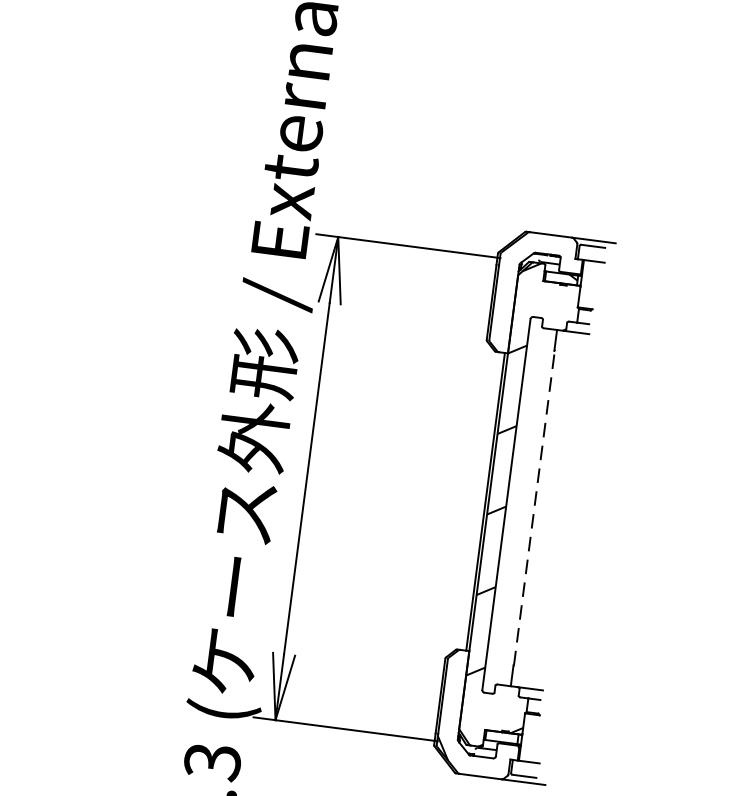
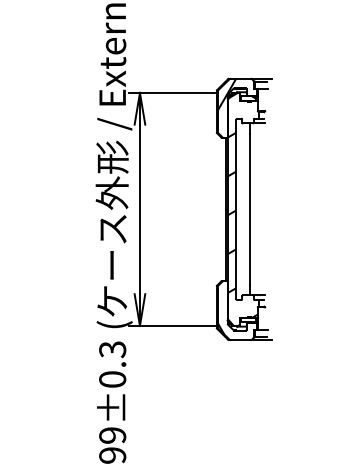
hatch: (519, 264) -> (227, 94), added
line: (533, 508) -> (249, 209), dashed -> solid

